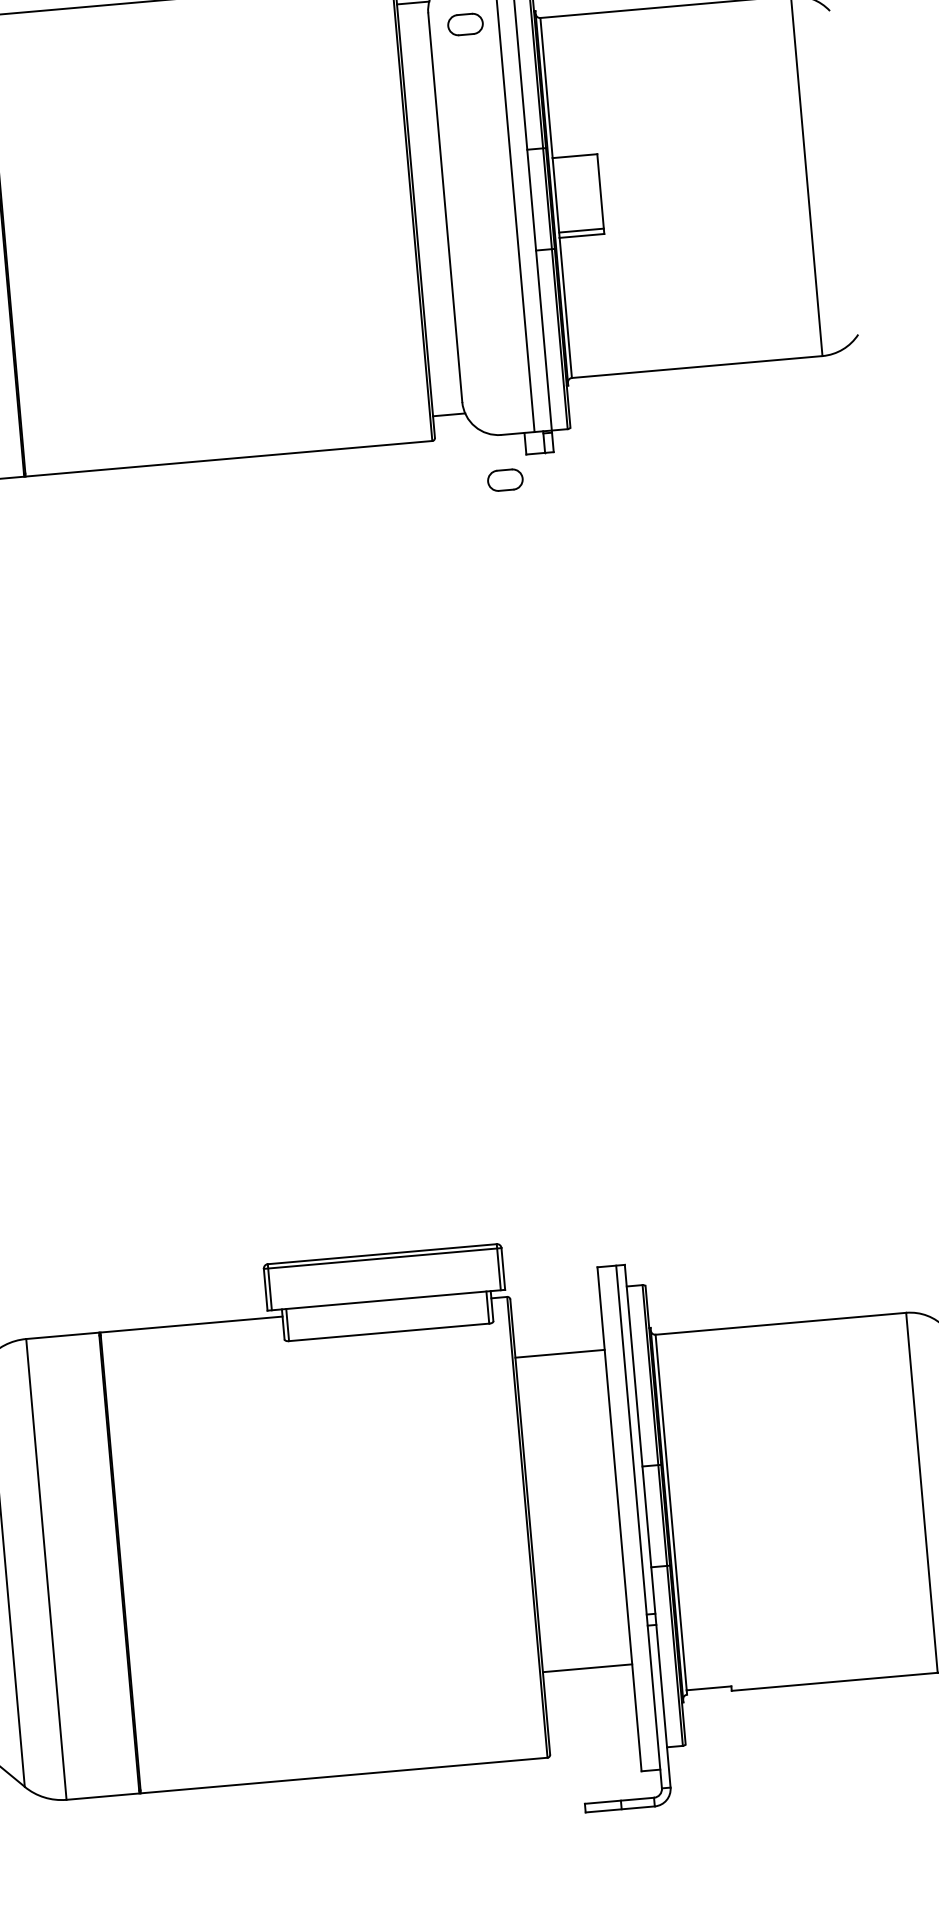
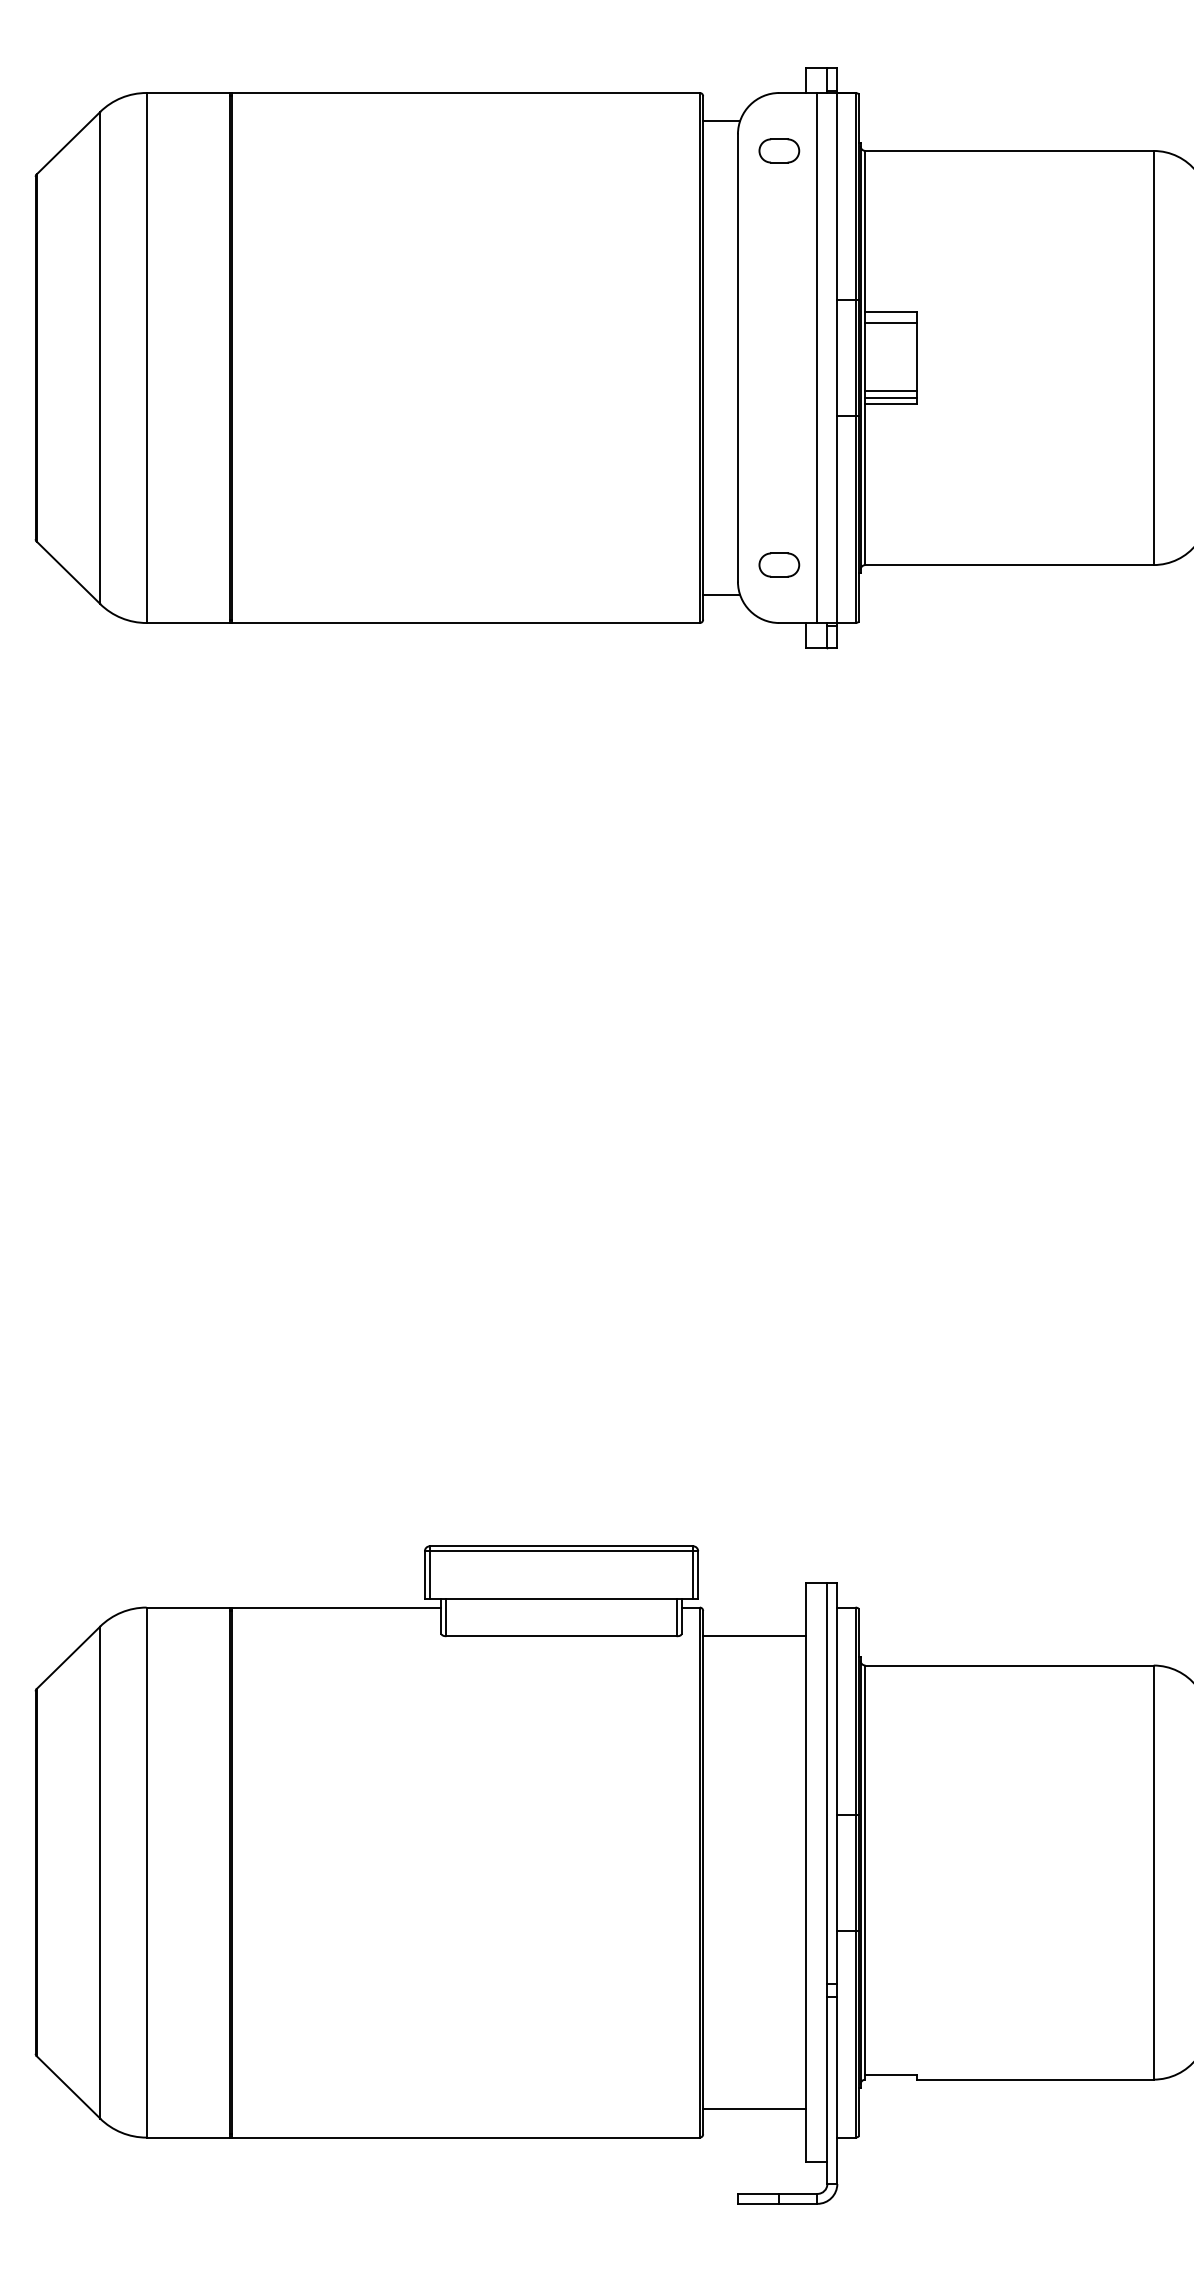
line: (575, 166) -> (890, 323), added
line: (580, 225) -> (890, 391), added
part: (505, 479) -> (779, 564), moved
line: (560, 1353) -> (754, 1635), moved
line: (587, 1668) -> (754, 2109), moved

